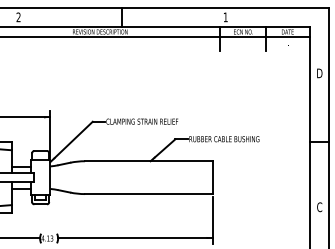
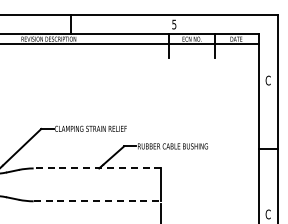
text: (225, 17) -> (174, 24), 1 -> 5
text: (319, 73) -> (268, 80), D -> C
line: (148, 161) -> (97, 168), solid -> dashed
line: (148, 194) -> (97, 201), solid -> dashed

